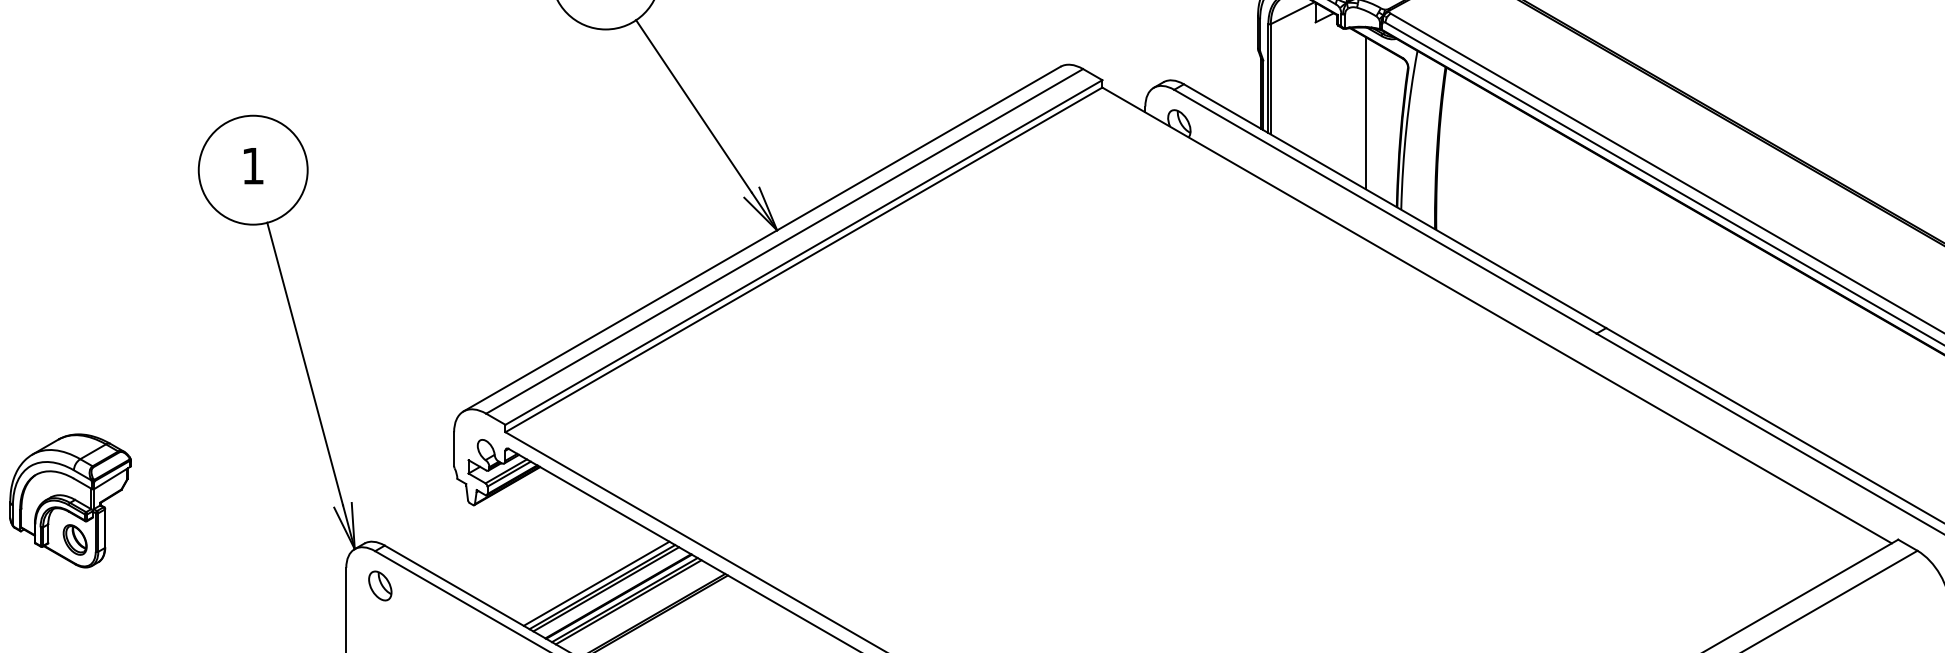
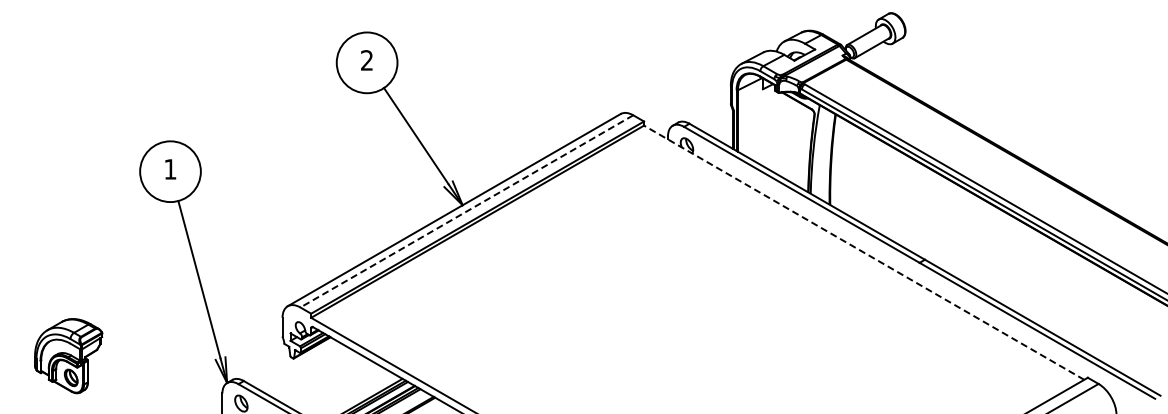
line: (1364, 112) -> (790, 139), removed
line: (783, 241) -> (466, 211), solid -> dashed
line: (1495, 315) -> (863, 252), solid -> dashed

